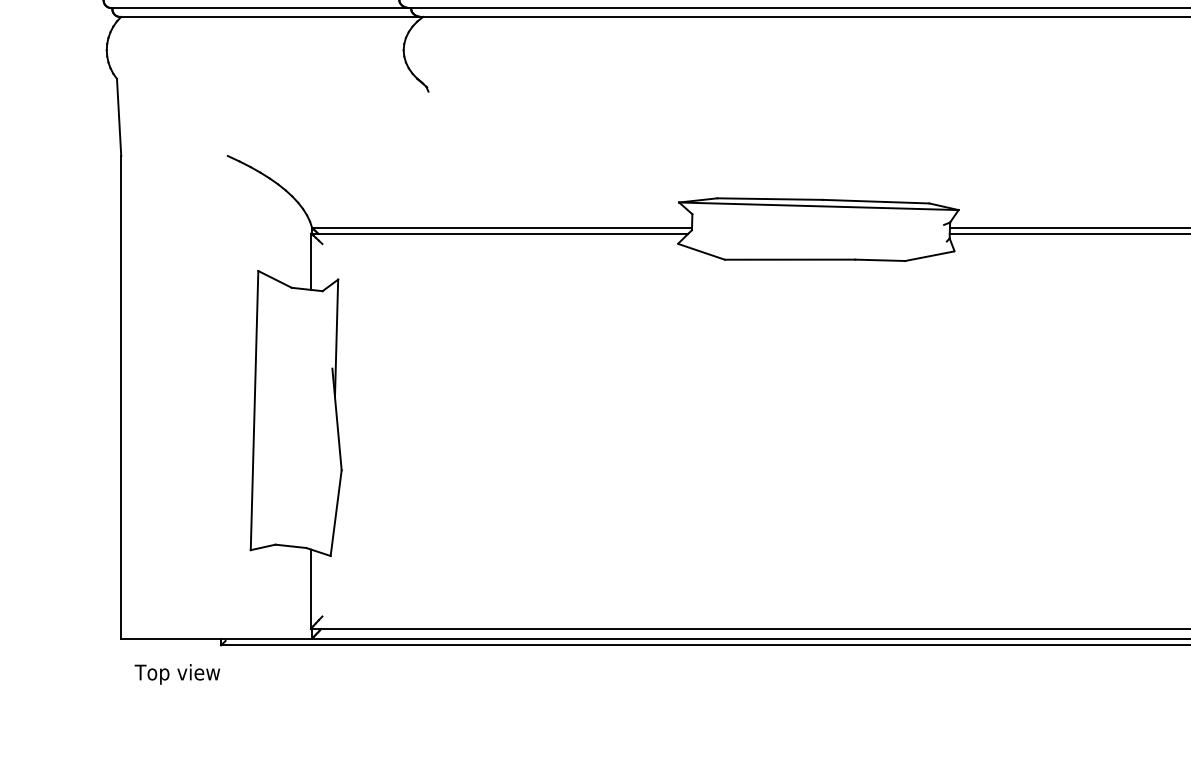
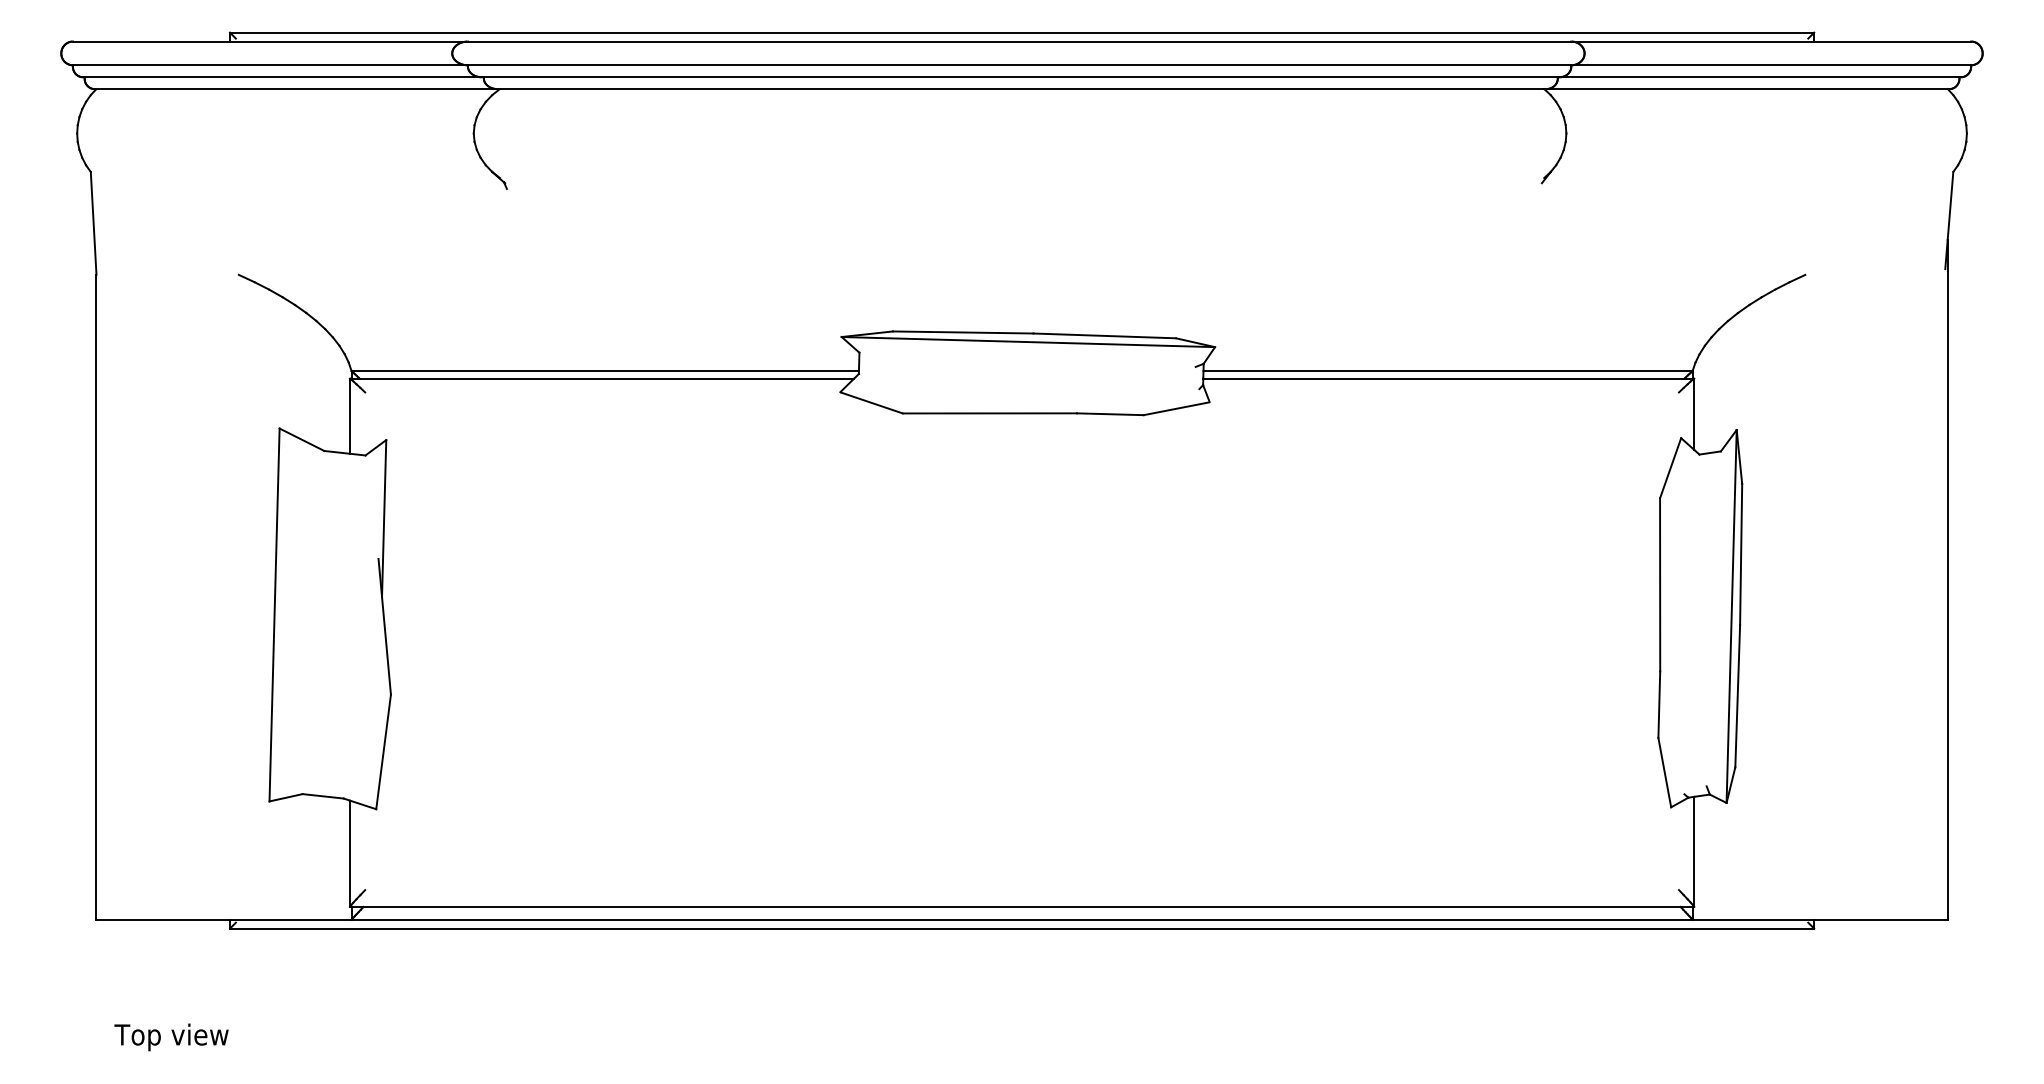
text: (177, 674) -> (171, 1037), moved

